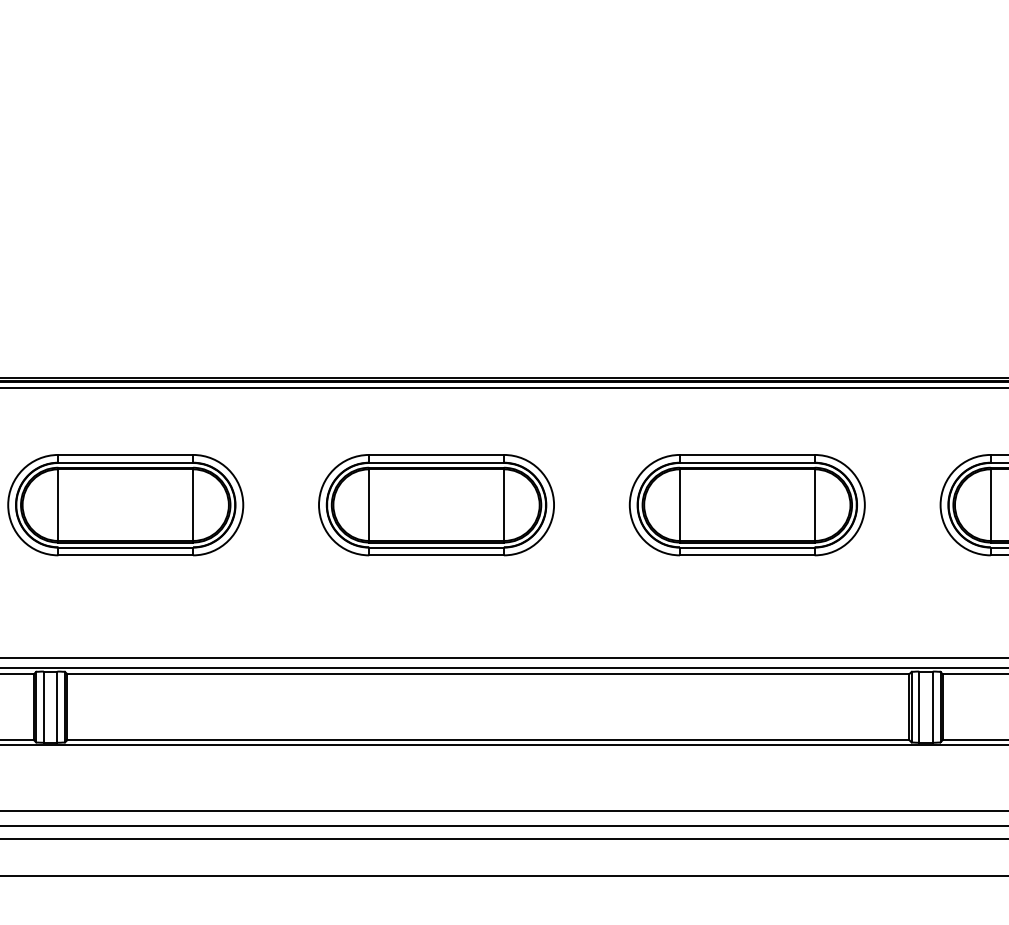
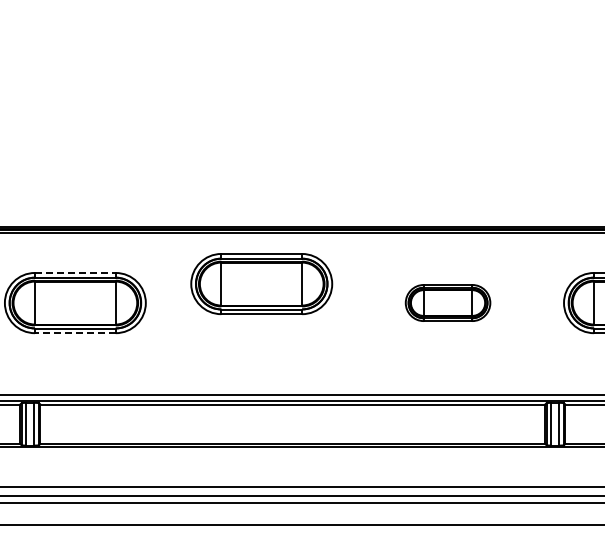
line: (125, 454) -> (75, 272), solid -> dashed
part: (436, 504) -> (261, 283), moved
part: (746, 504) -> (447, 302), size x0.6
line: (124, 555) -> (74, 333), solid -> dashed

